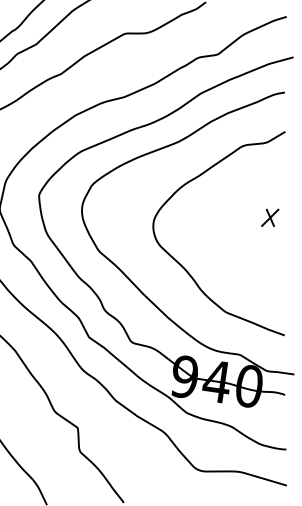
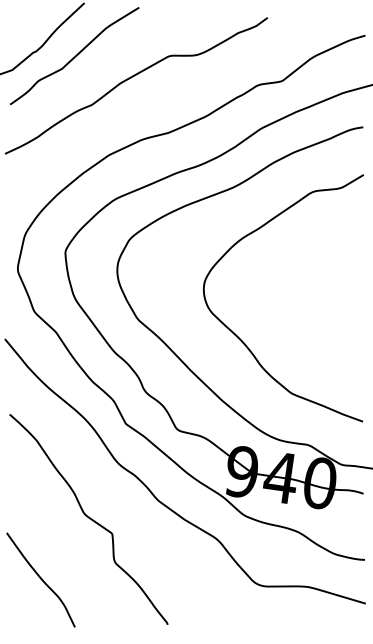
part: (270, 217) -> (345, 278), removed

